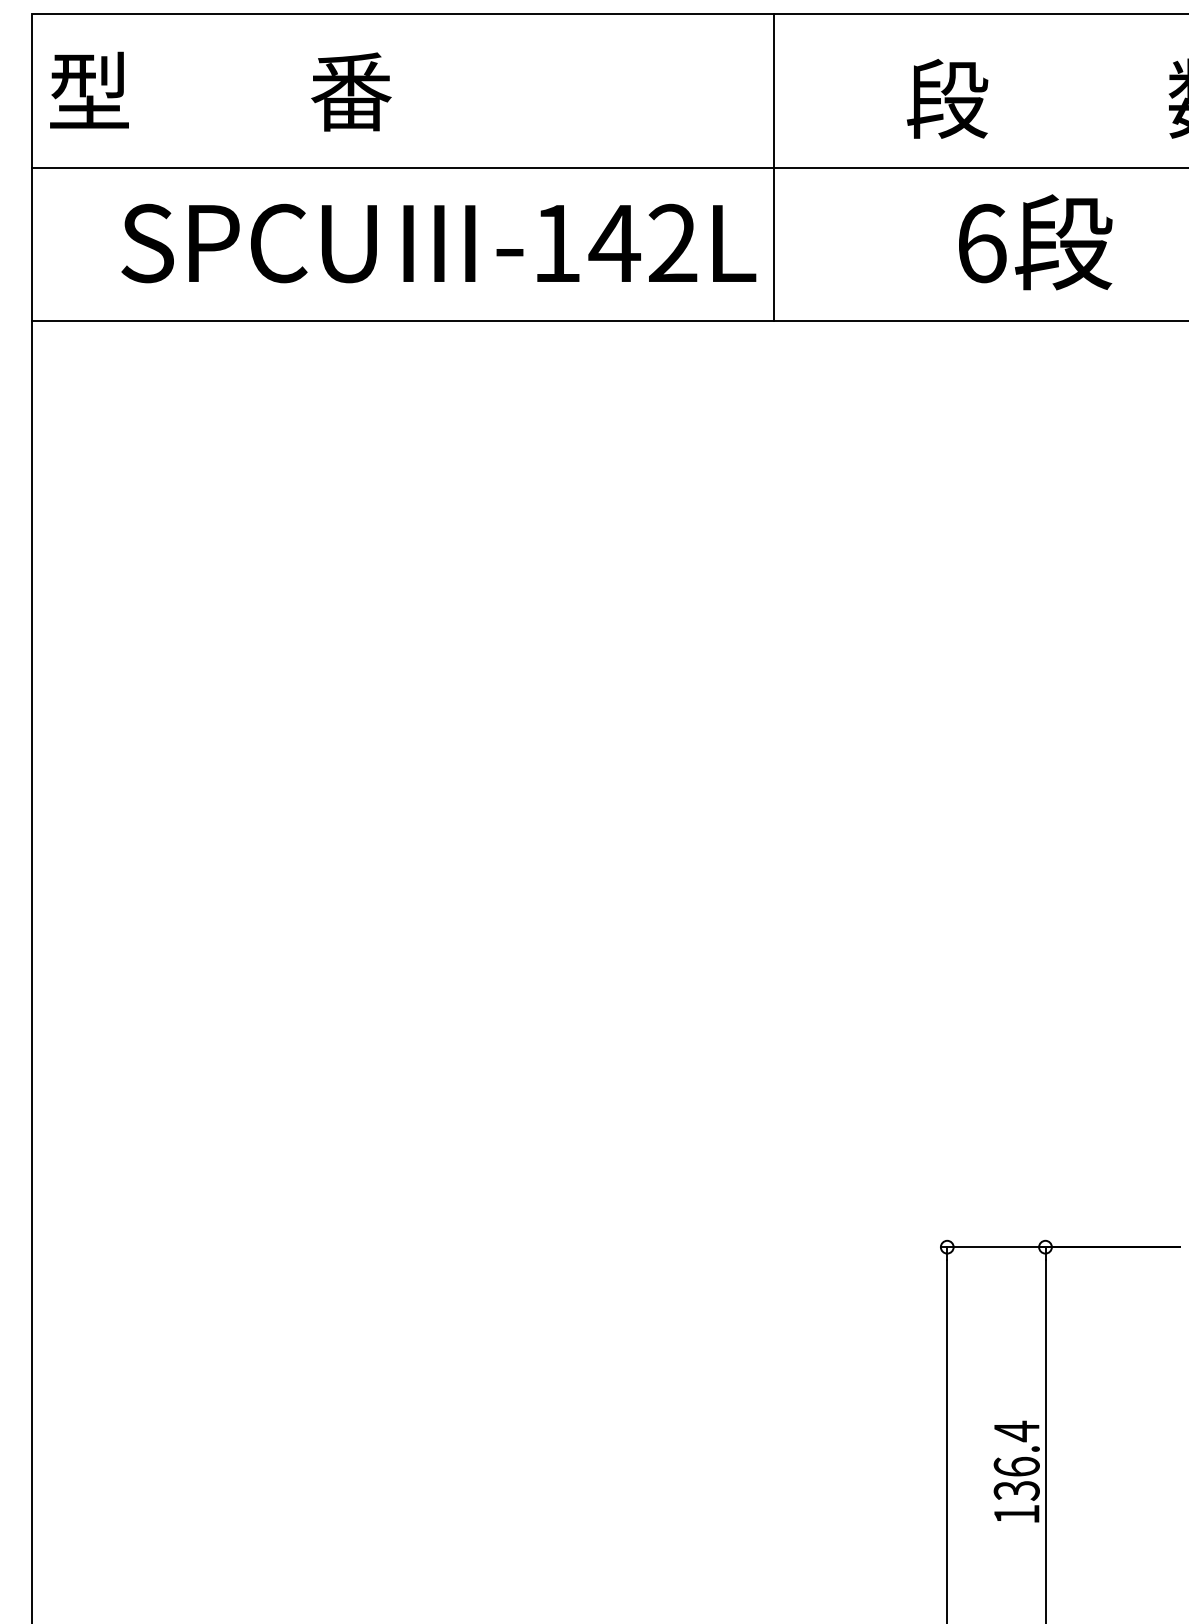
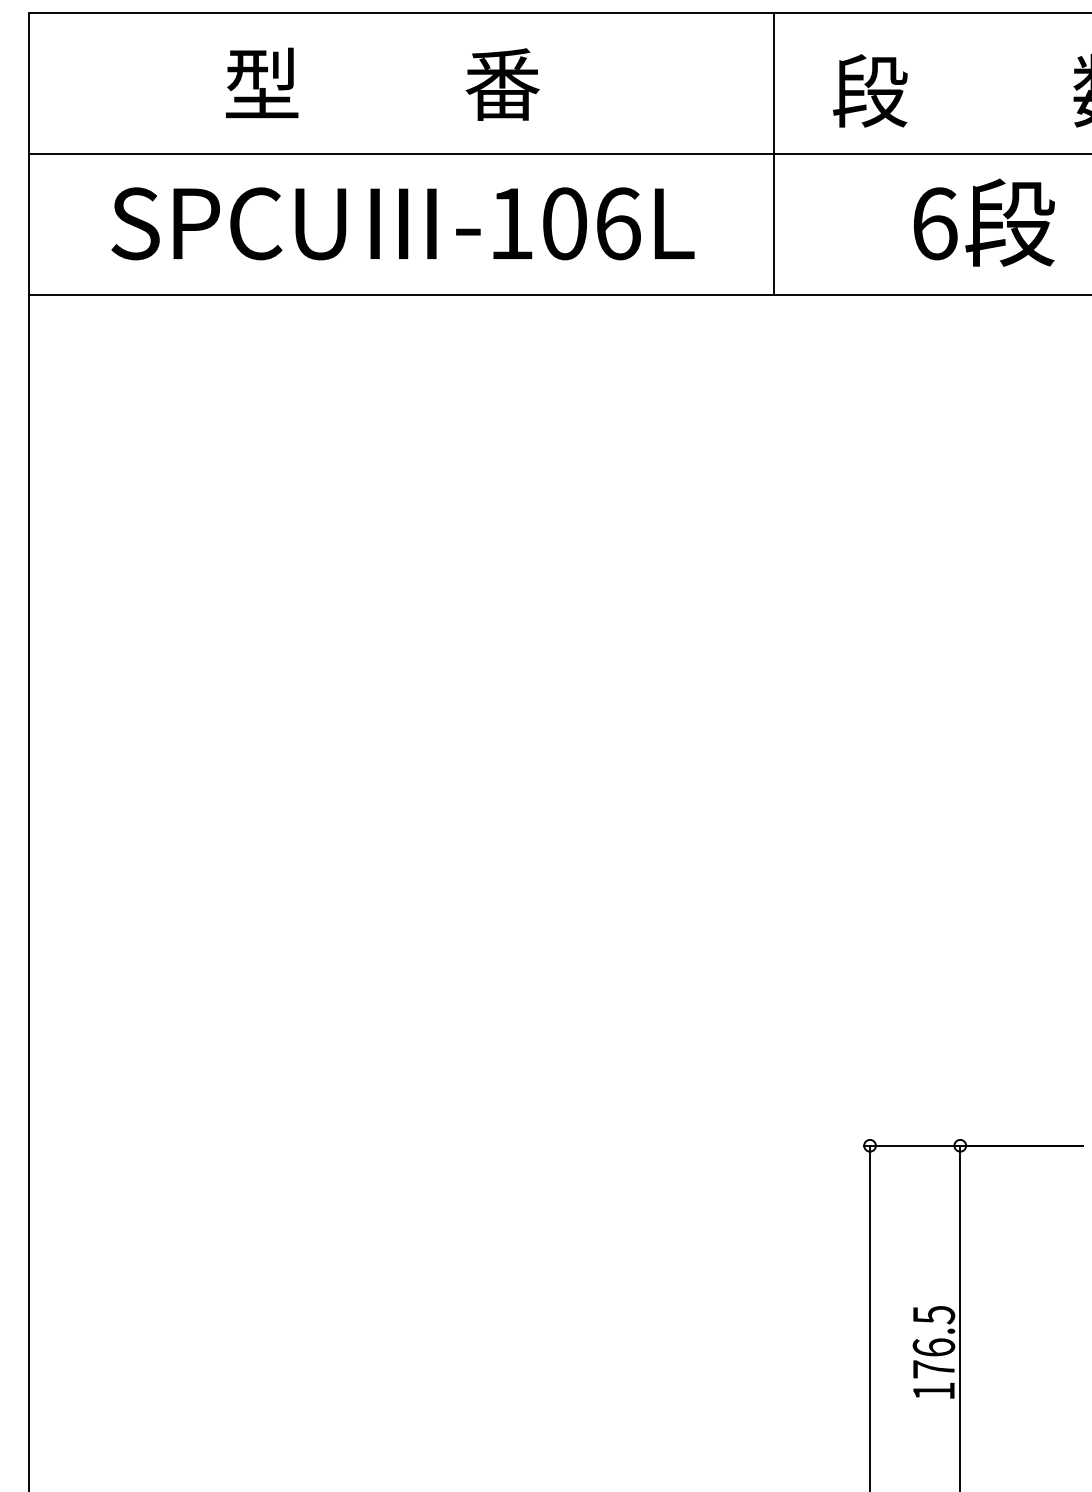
text: (220, 91) -> (382, 84), moved
line: (774, 167) -> (774, 153), moved
text: (1035, 242) -> (984, 222), moved
text: (642, 243) -> (590, 223), -142L -> -106L
text: (1016, 1460) -> (933, 1341), 136.4 -> 176.5

